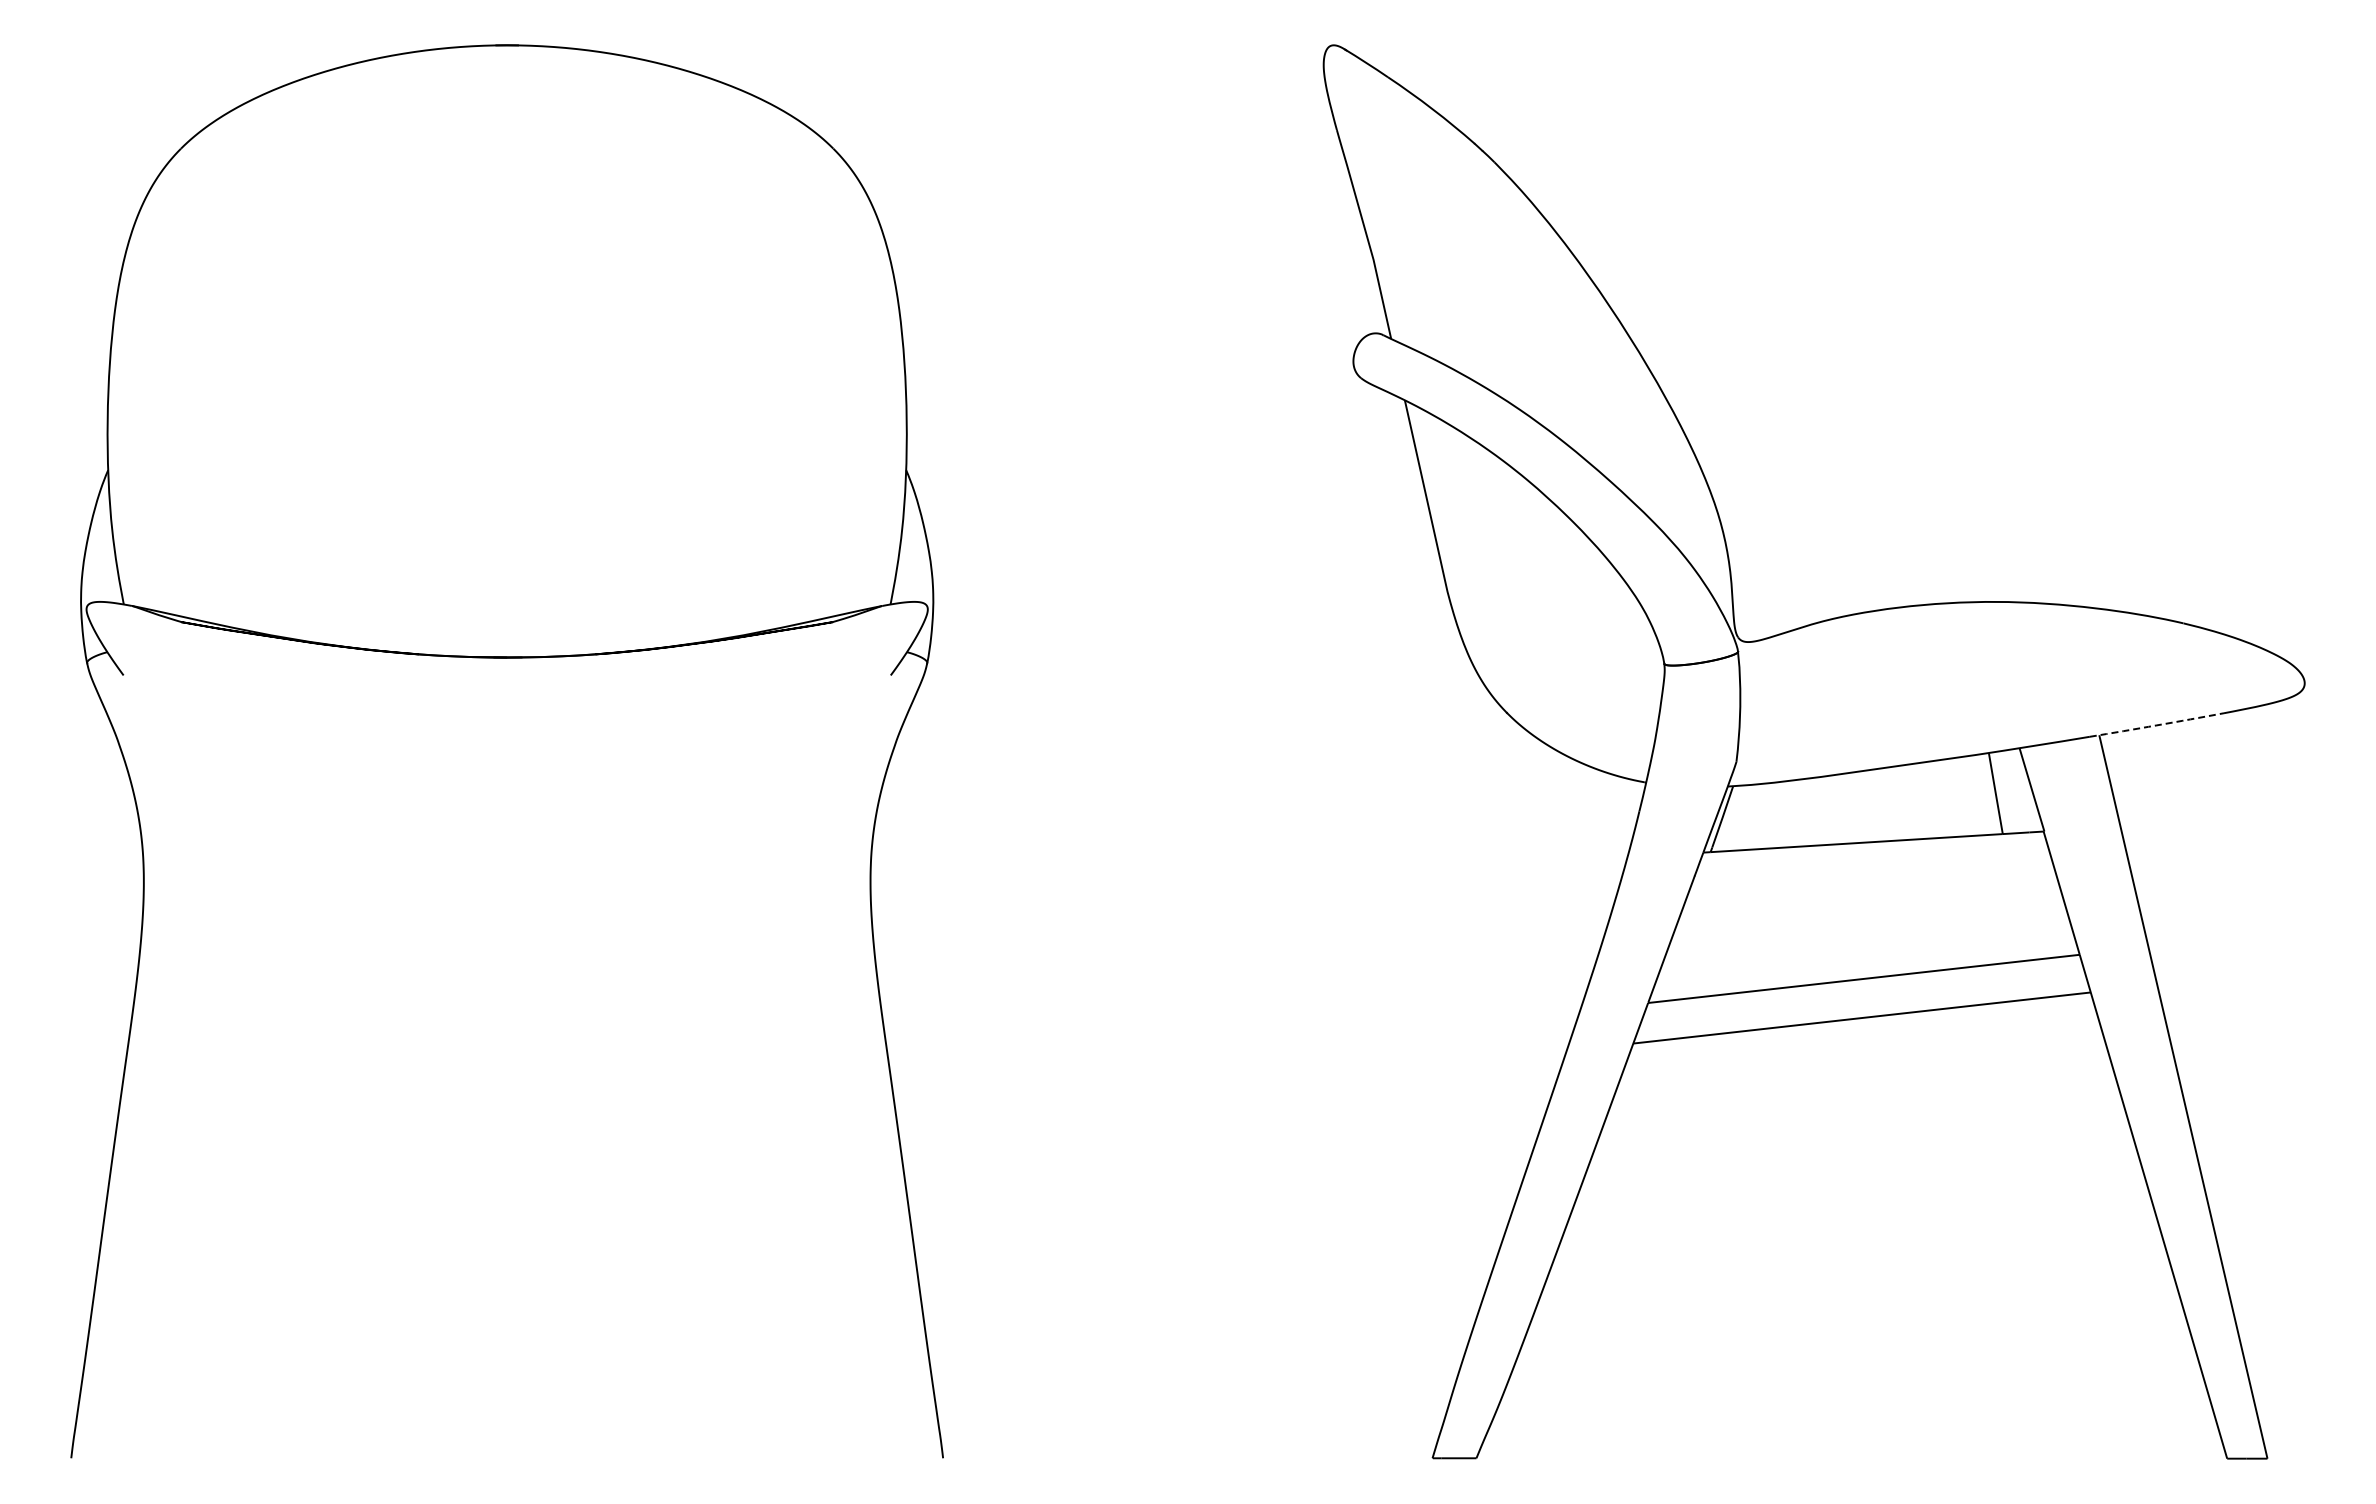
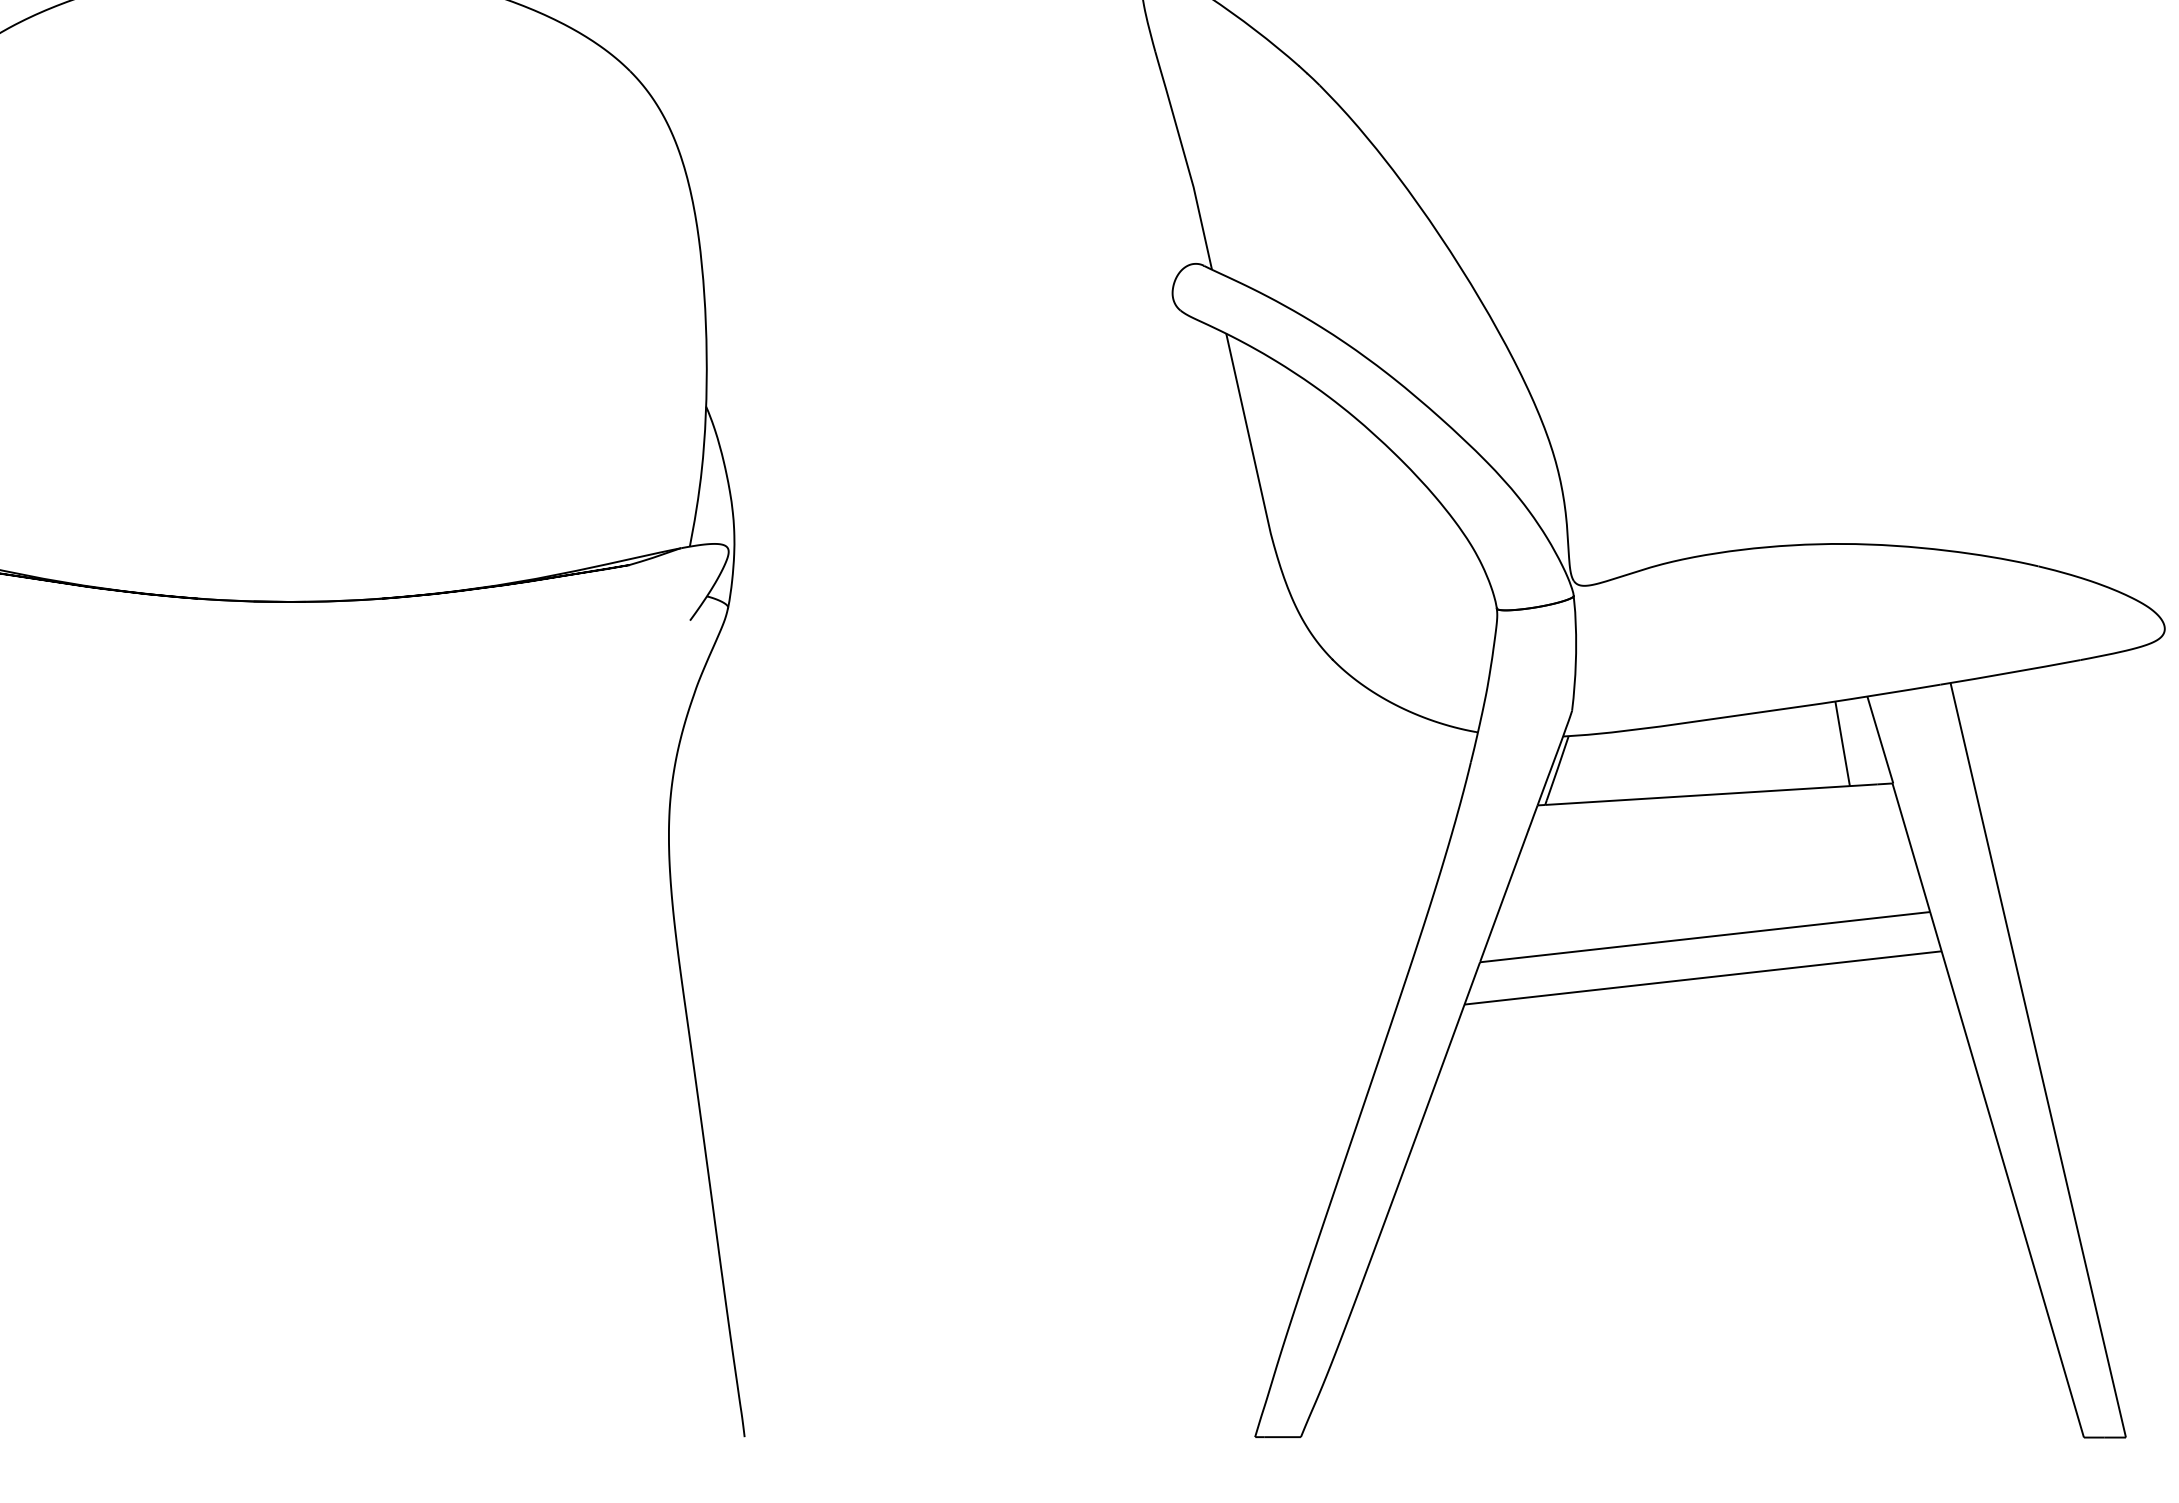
arc: (2156, 725) -> (2010, 672), dashed -> solid

